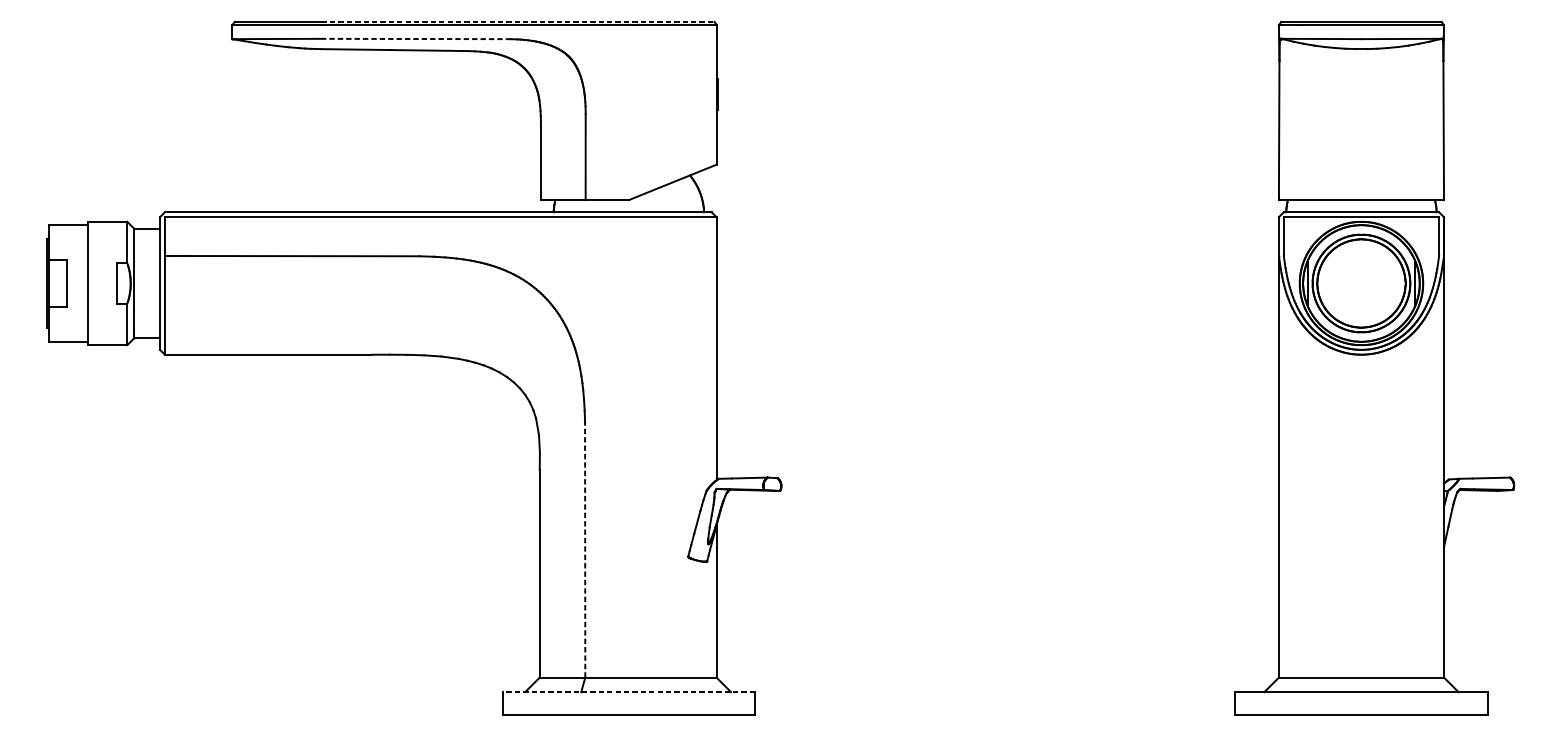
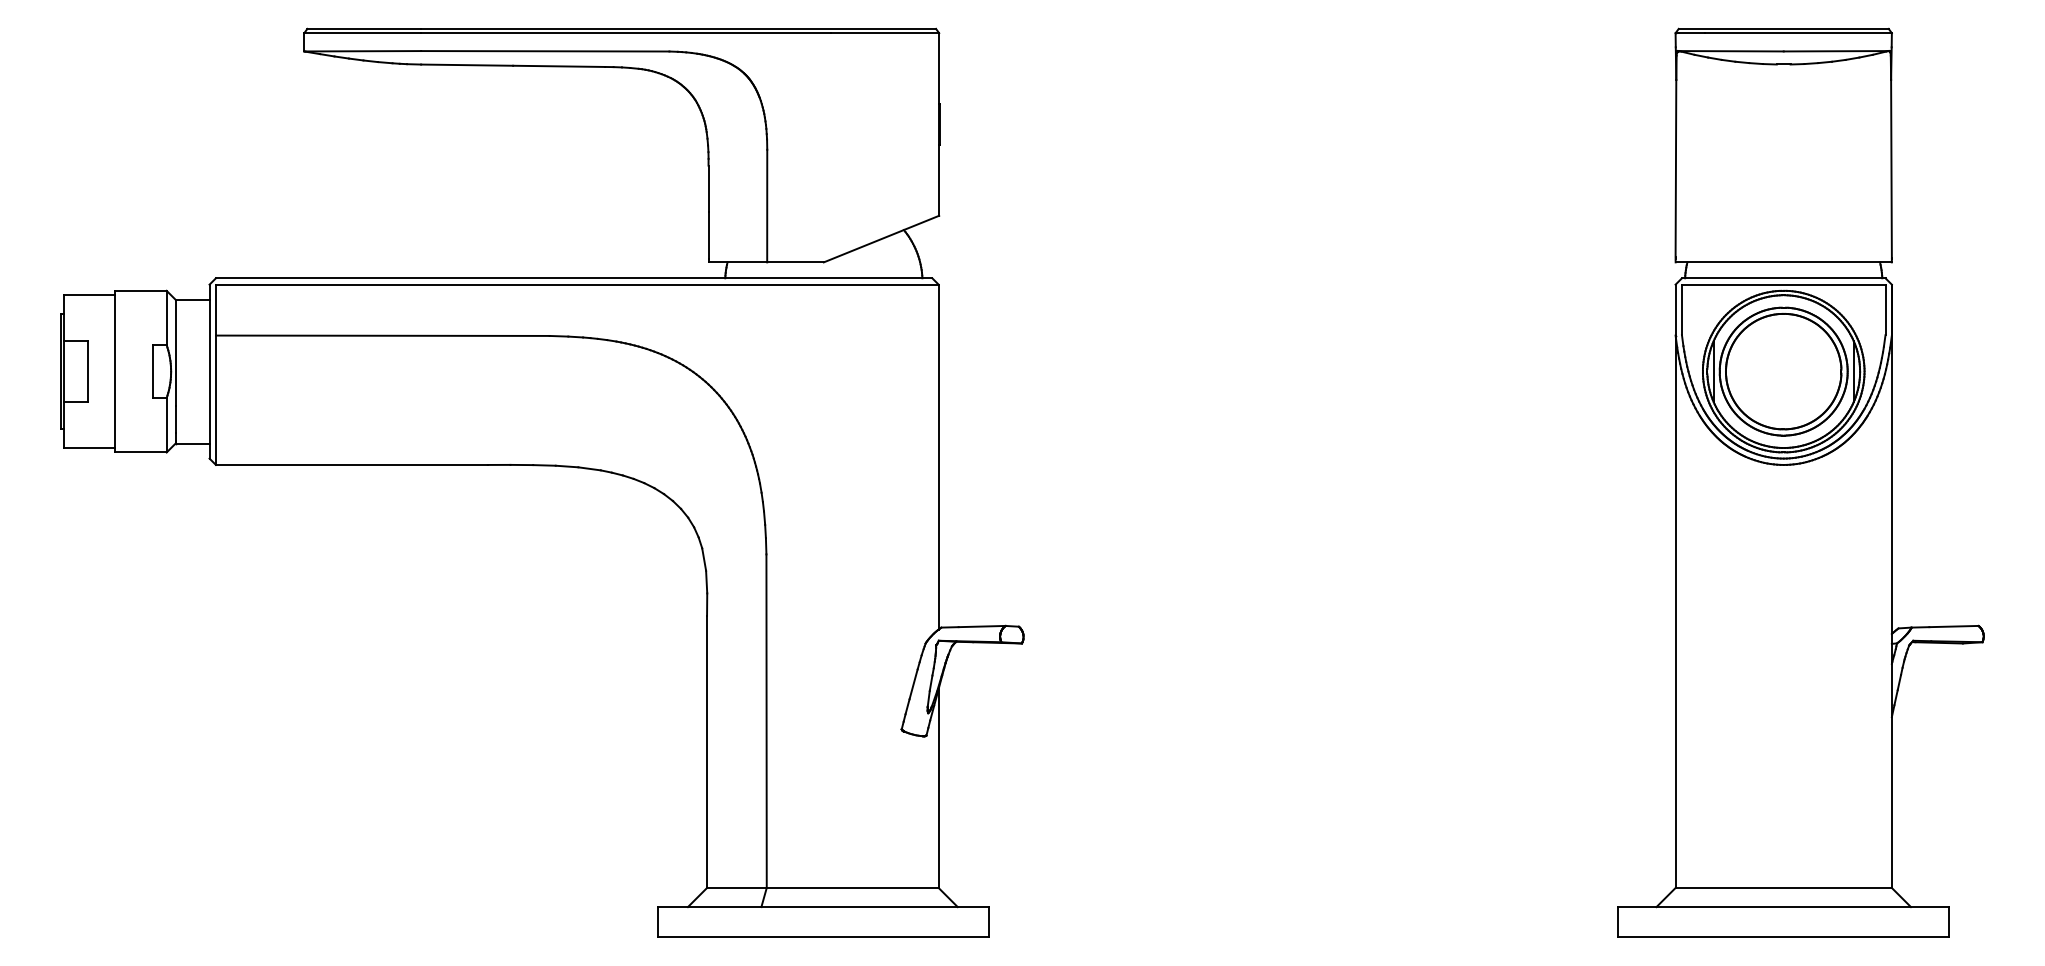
line: (518, 21) -> (679, 28), dashed -> solid
line: (415, 39) -> (544, 51), dashed -> solid
line: (585, 550) -> (766, 721), dashed -> solid
line: (628, 692) -> (823, 907), dashed -> solid

